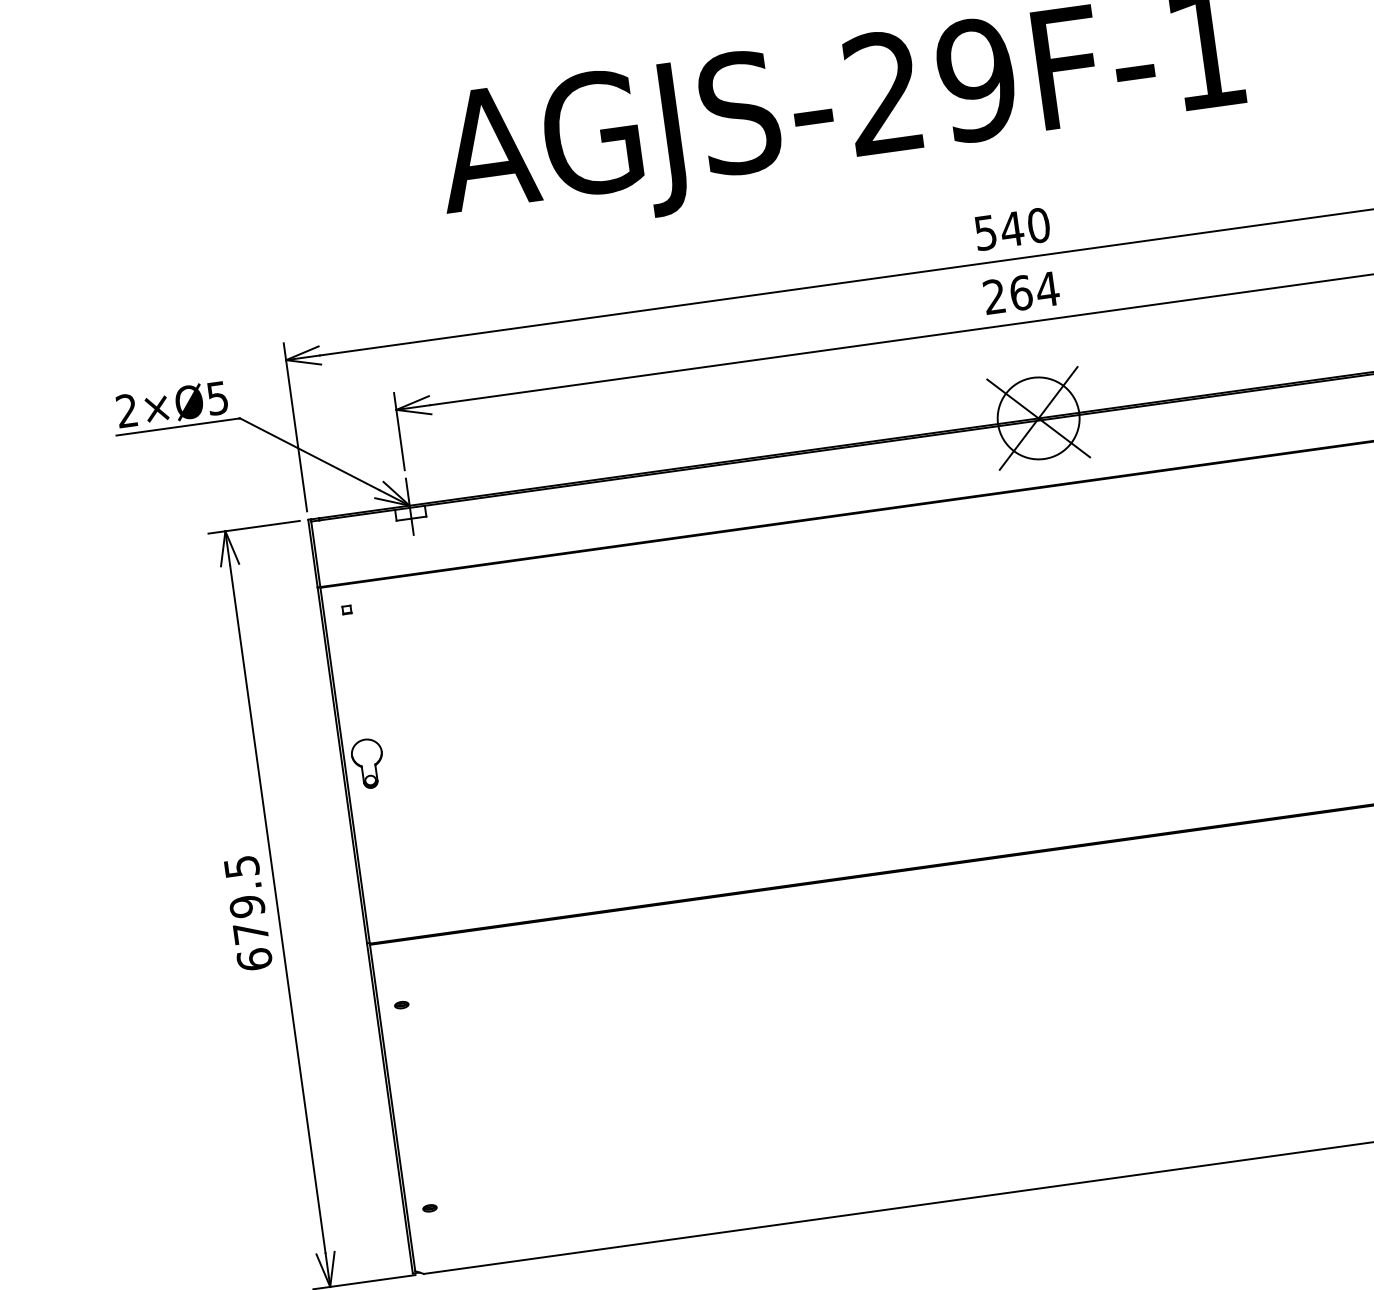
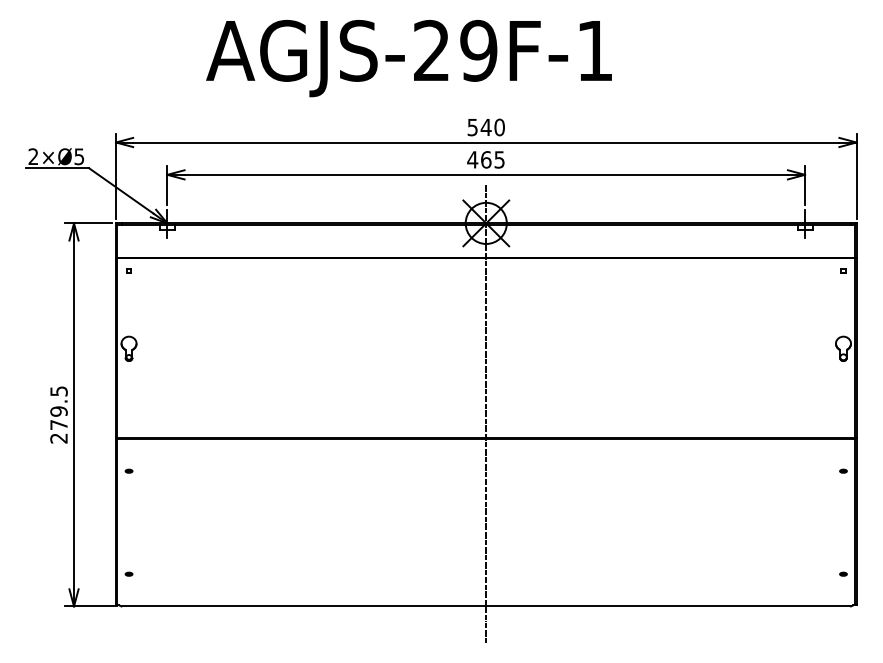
text: (1021, 292) -> (486, 159), 264 -> 465
line: (1090, 791) -> (486, 412), added
text: (253, 959) -> (58, 438), 679.5 -> 279.5

